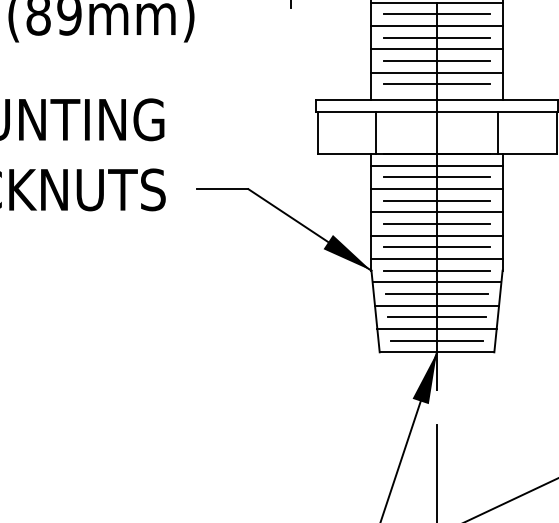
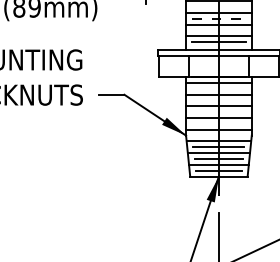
line: (436, 15) -> (218, 7), removed
line: (436, 36) -> (218, 18), solid -> dashed
line: (436, 60) -> (218, 30), removed
line: (436, 176) -> (218, 88), removed
line: (436, 200) -> (218, 100), removed
line: (436, 224) -> (218, 112), removed
line: (436, 246) -> (218, 123), removed
line: (436, 270) -> (218, 135), removed

